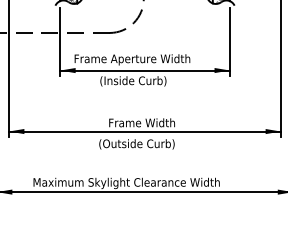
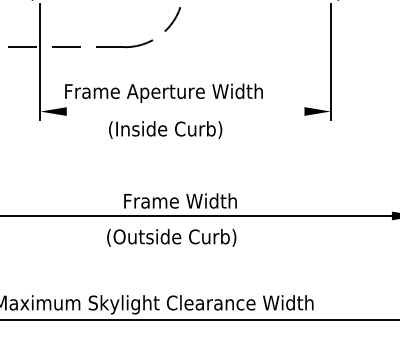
line: (144, 70) -> (184, 111), removed

